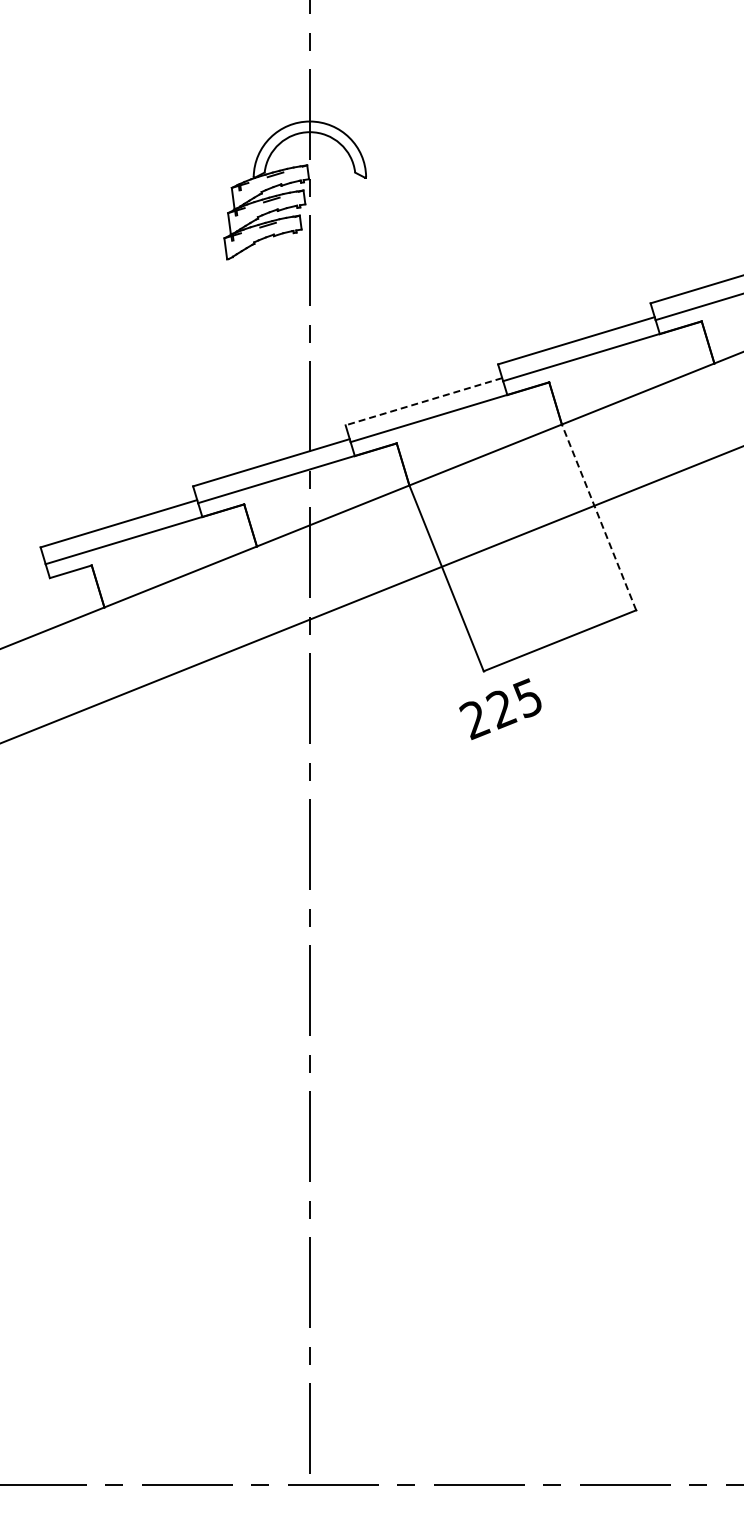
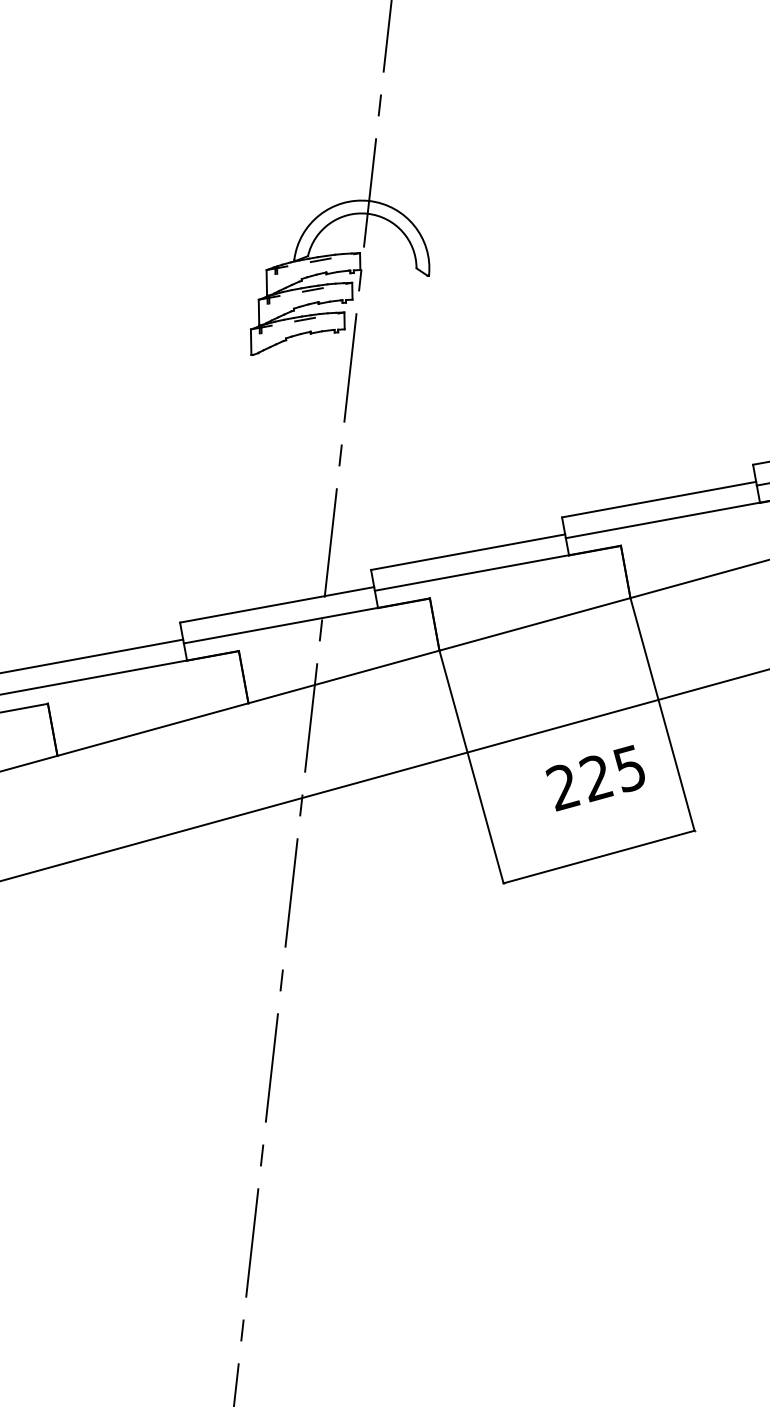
line: (423, 401) -> (467, 551), dashed -> solid
line: (598, 516) -> (661, 713), dashed -> solid
text: (500, 708) -> (595, 777), moved

